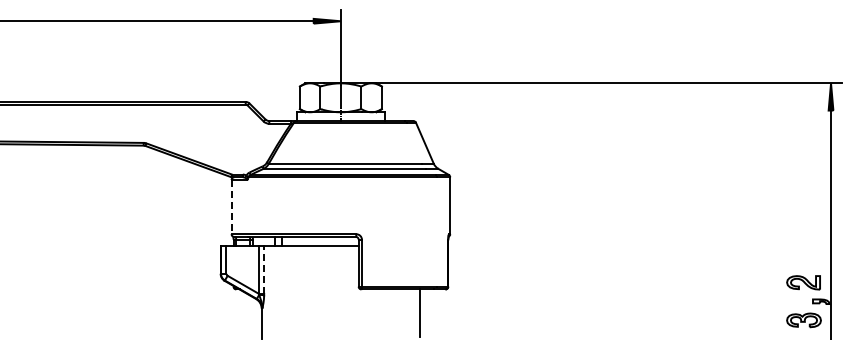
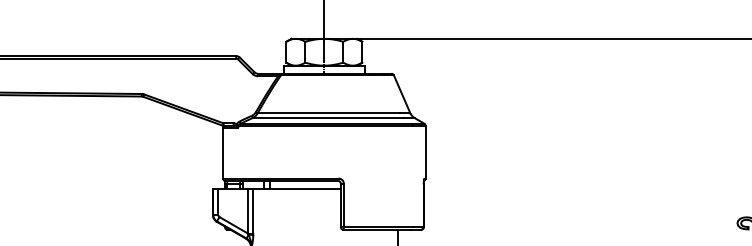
line: (231, 207) -> (223, 153), dashed -> solid
line: (264, 269) -> (253, 211), dashed -> solid

